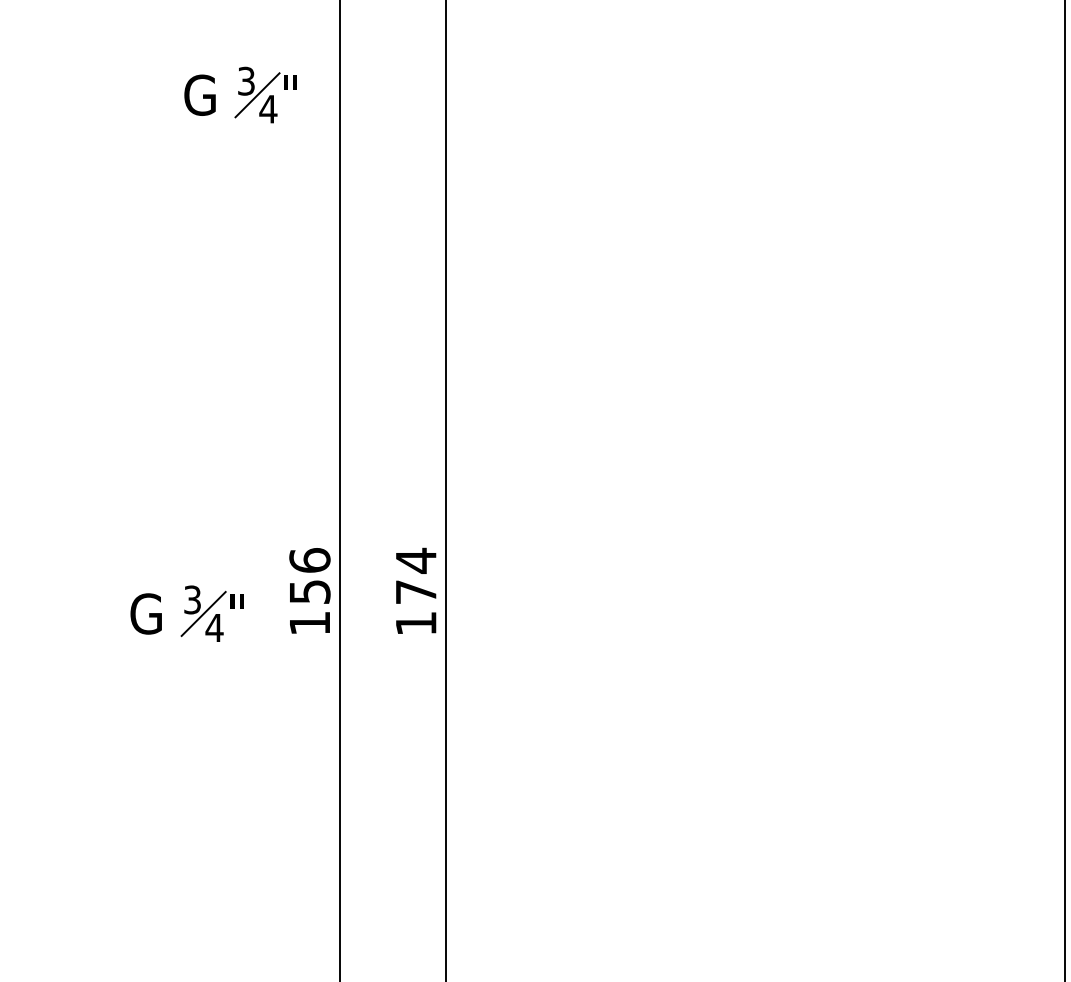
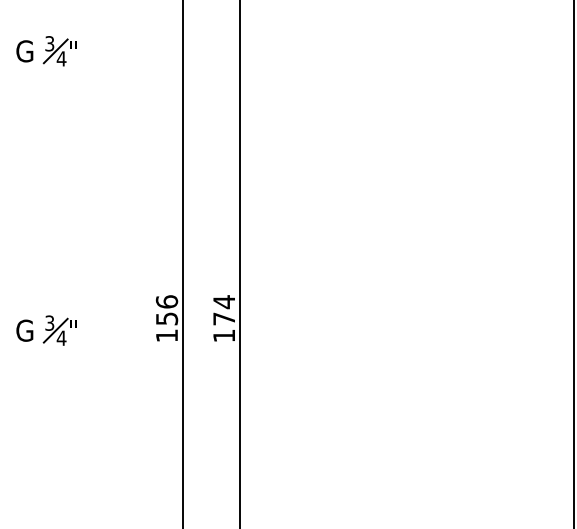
part: (240, 95) -> (46, 51), moved
part: (186, 613) -> (46, 330), moved

